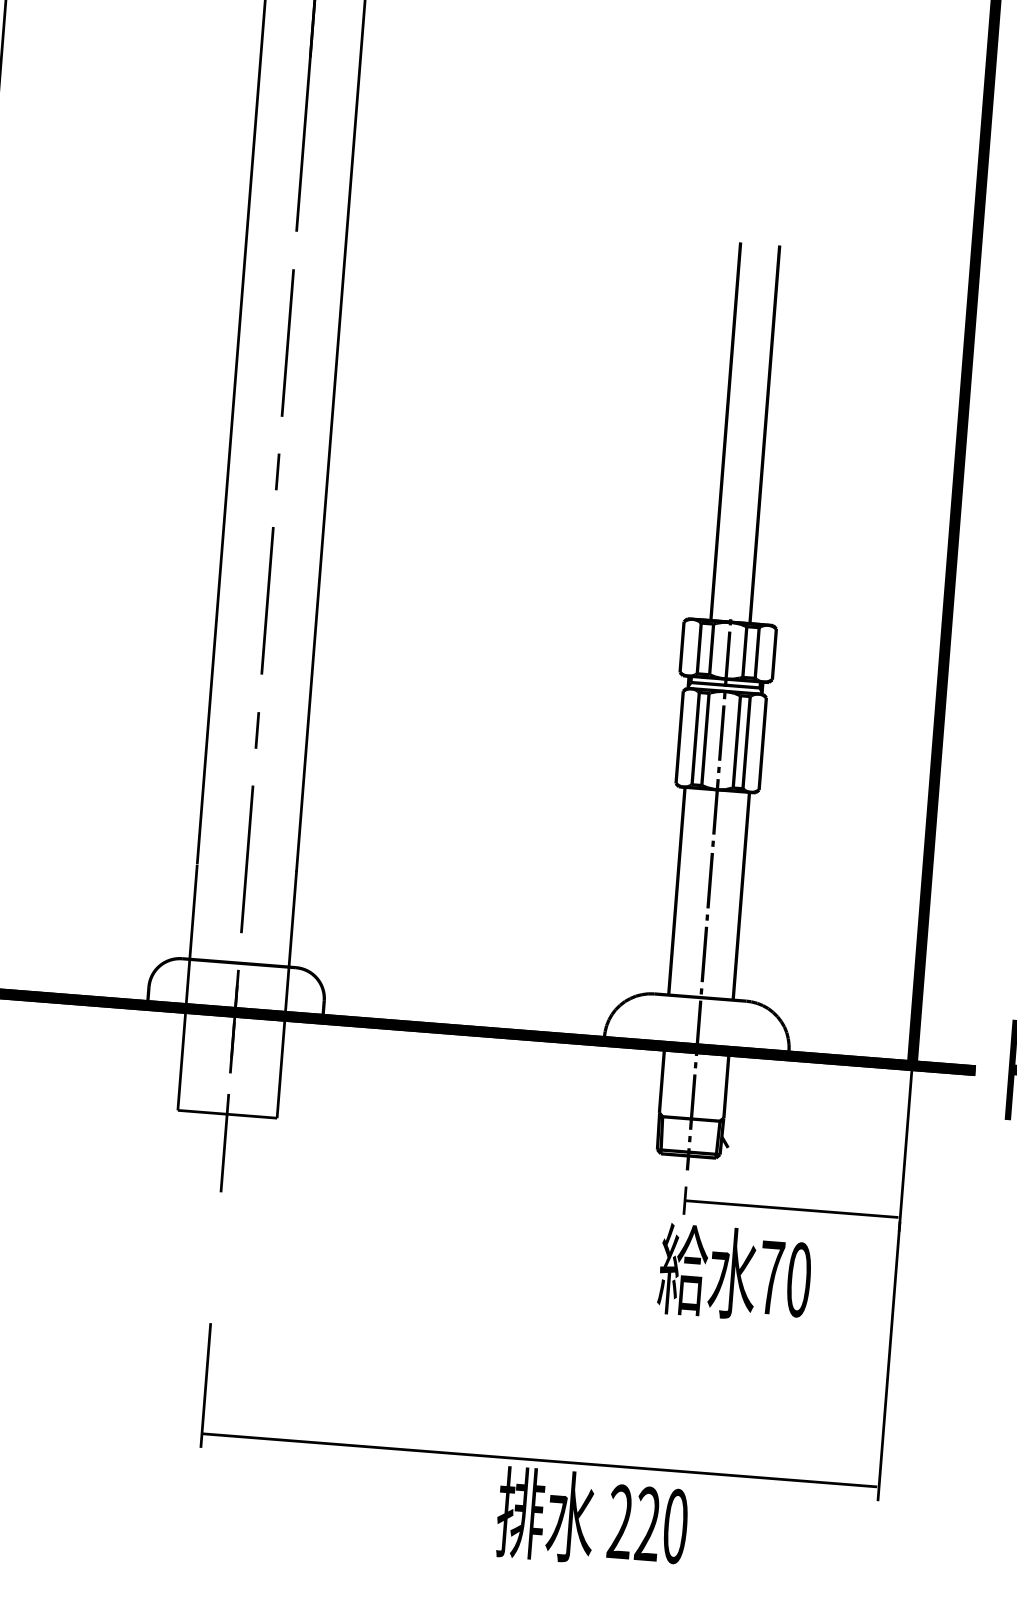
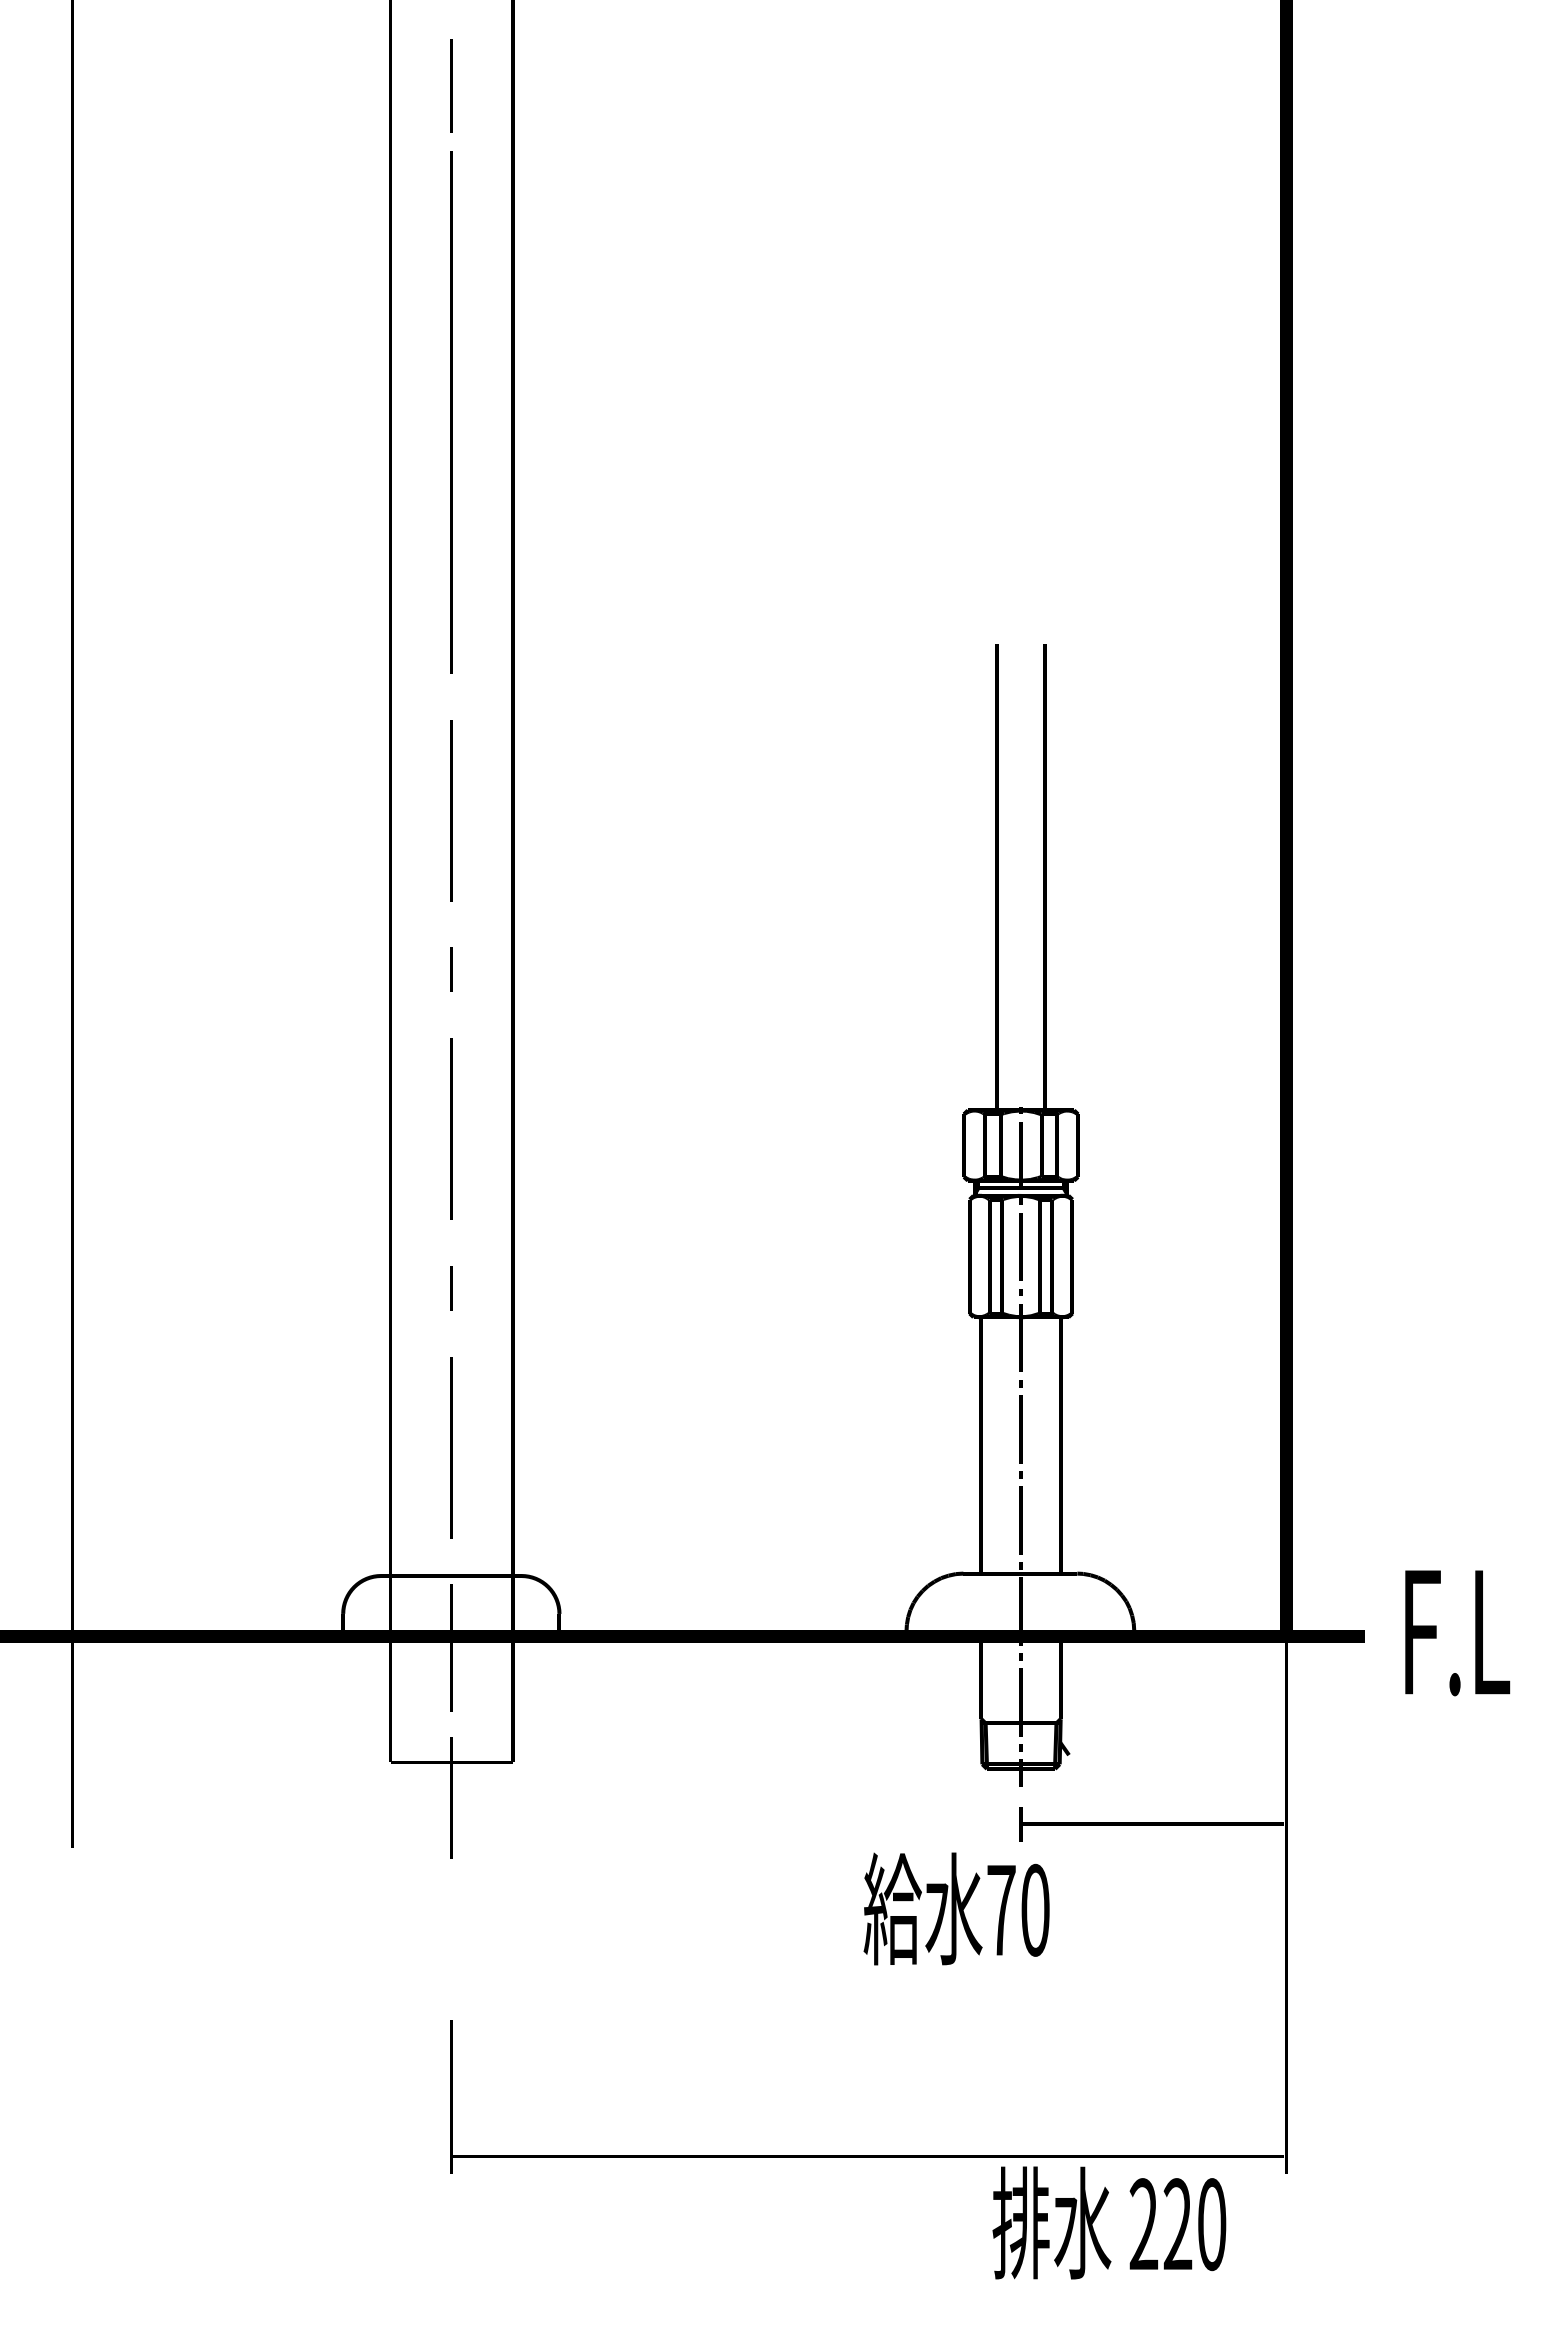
text: (735, 1273) -> (956, 1908), moved
text: (592, 1518) -> (1109, 2222), moved

